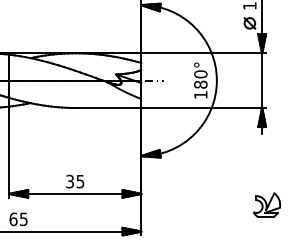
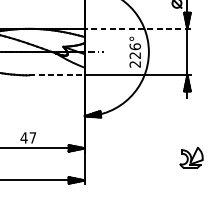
line: (203, 53) -> (137, 29), solid -> dashed
text: (200, 84) -> (134, 55), 180° -> 226°
line: (108, 108) -> (56, 75), solid -> dashed
text: (74, 181) -> (27, 137), 35 -> 47

